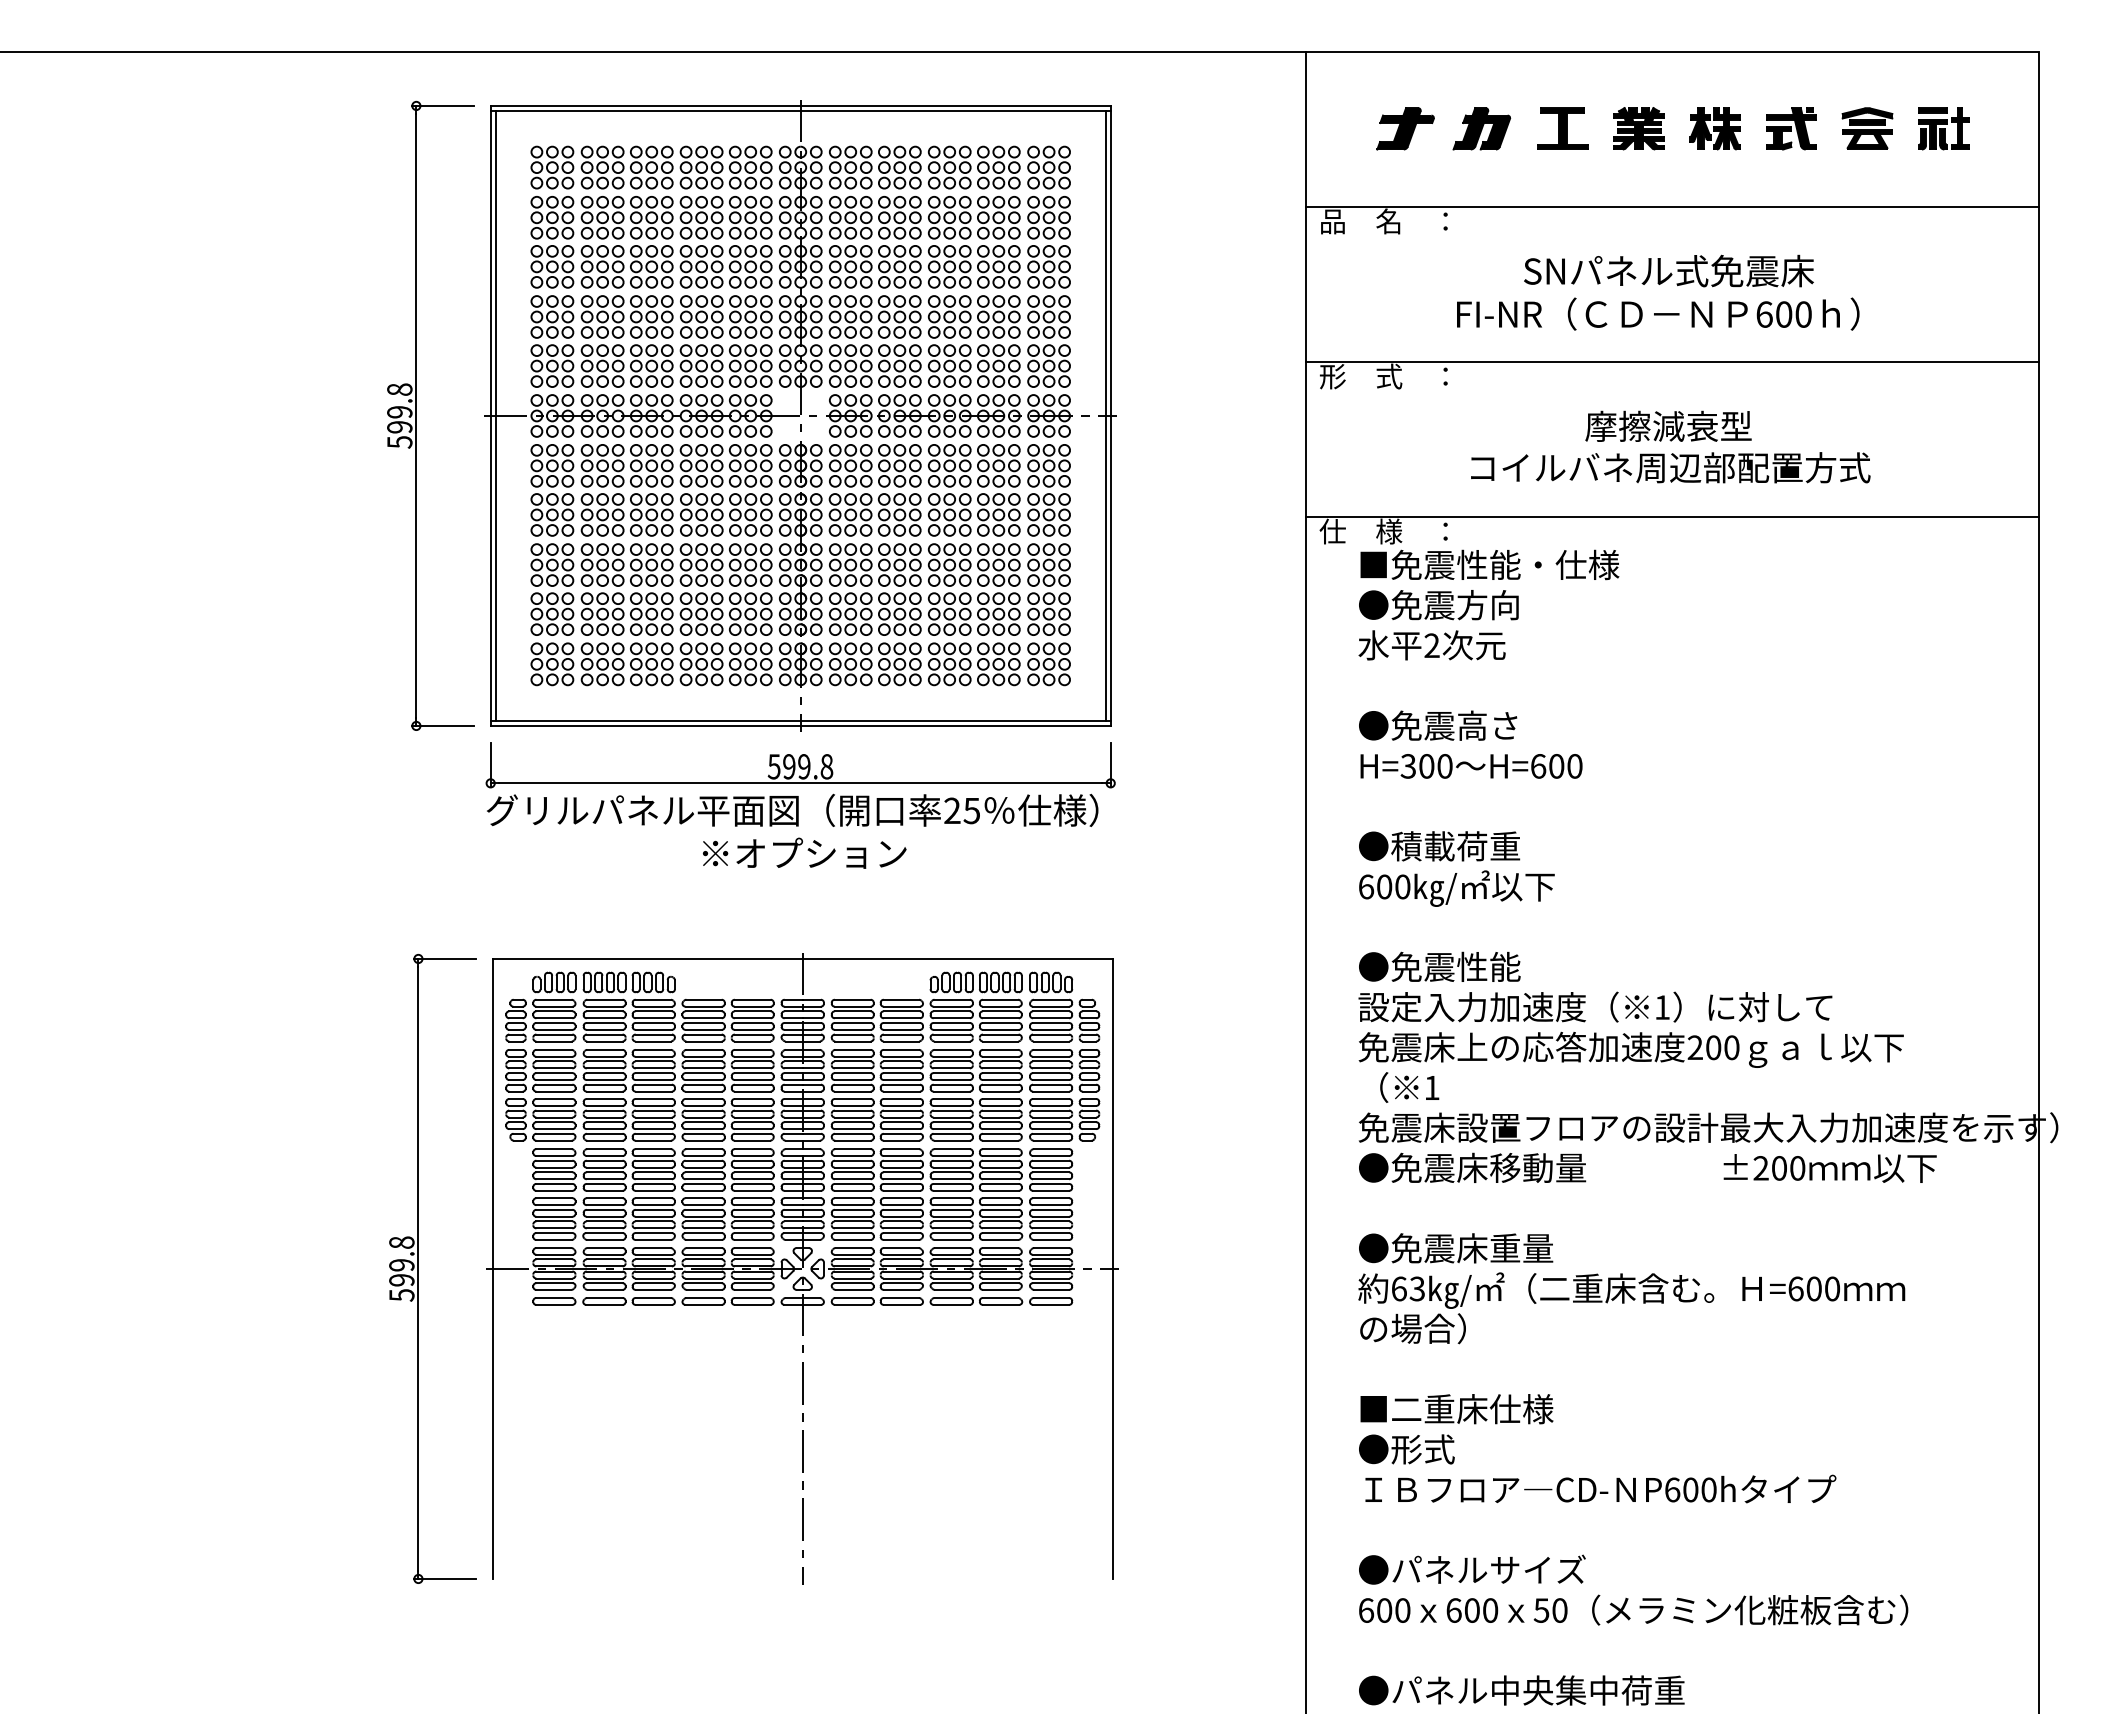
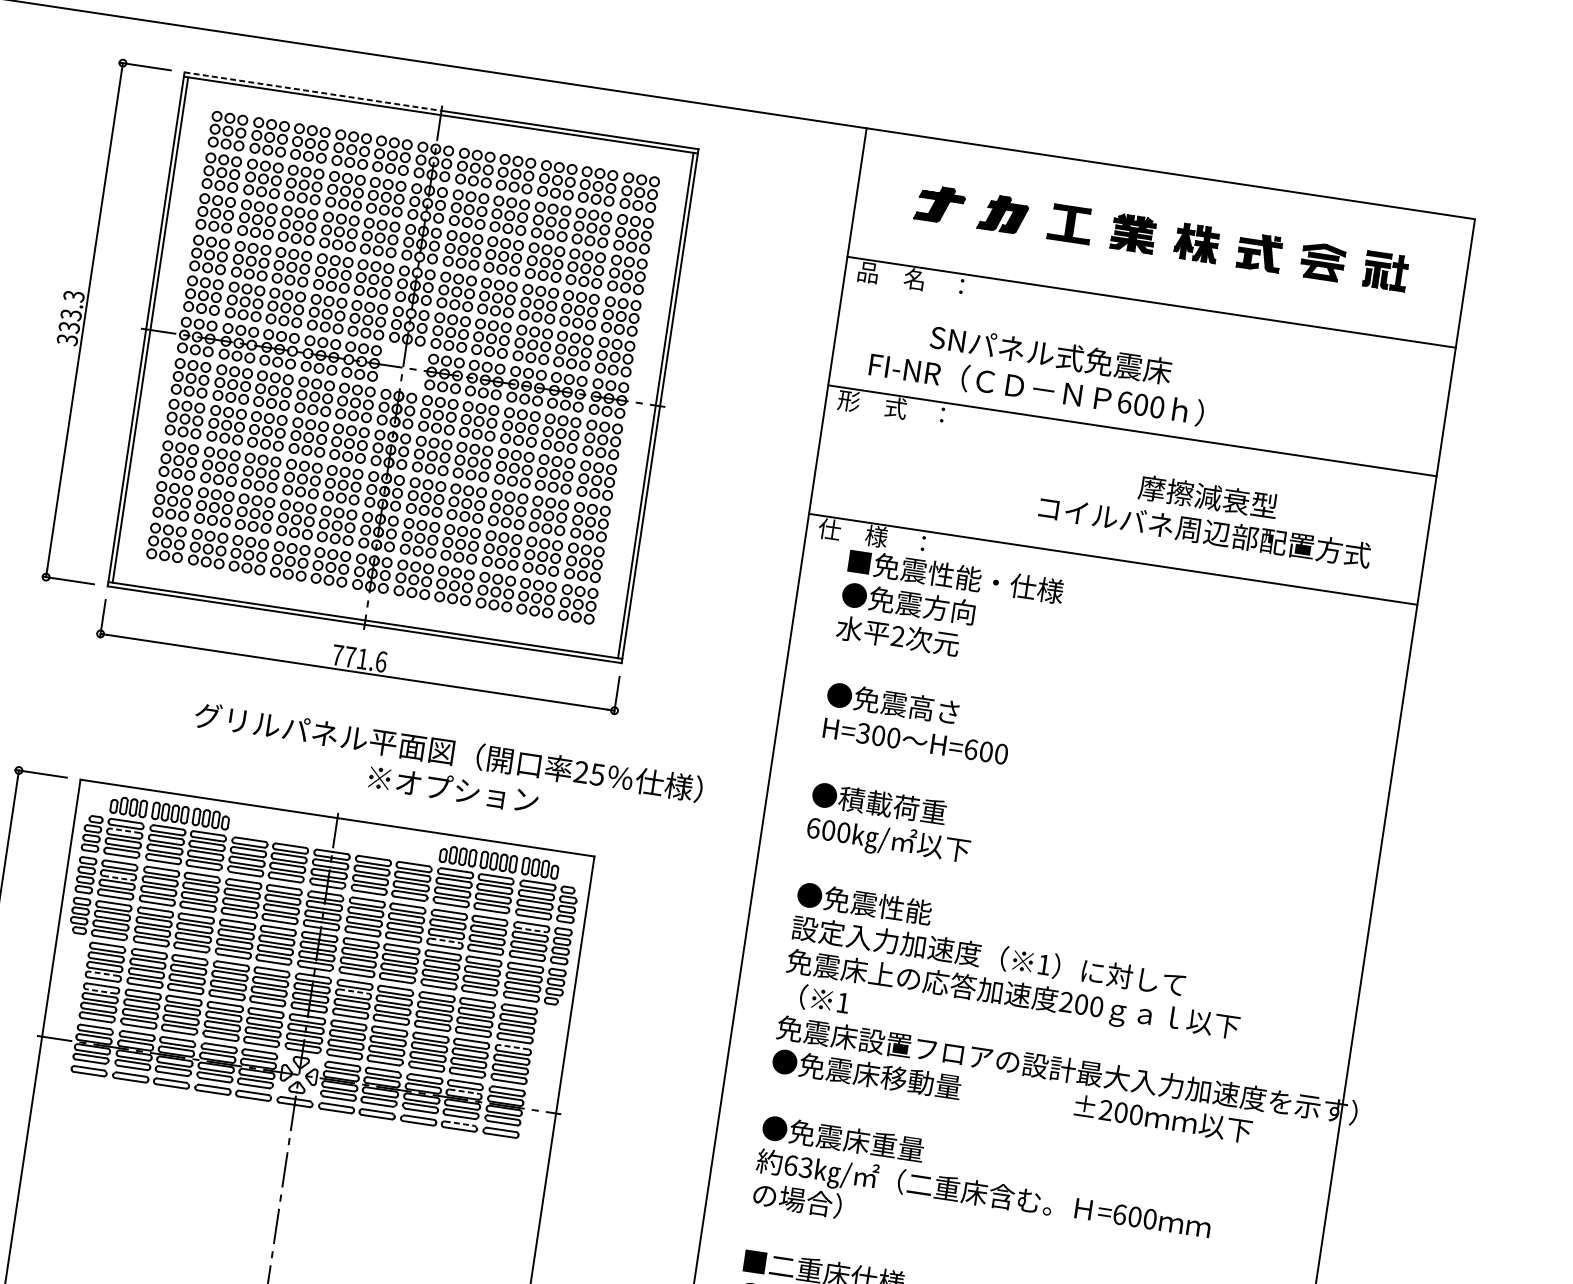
line: (646, 105) -> (313, 91), solid -> dashed
text: (1658, 292) -> (1039, 371), moved
text: (399, 415) -> (70, 317), 599.8 -> 333.3
text: (1670, 446) -> (1207, 513), moved
text: (800, 766) -> (359, 658), 599.8 -> 771.6
text: (792, 830) -> (446, 768), moved
line: (553, 1011) -> (124, 830), solid -> dashed
line: (1051, 1056) -> (531, 929), solid -> dashed
line: (554, 1068) -> (118, 878), solid -> dashed
line: (952, 1084) -> (446, 940), solid -> dashed
line: (852, 1160) -> (353, 991), solid -> dashed
line: (553, 1183) -> (103, 973), solid -> dashed
line: (1050, 1198) -> (513, 1047), solid -> dashed
line: (553, 1205) -> (100, 991), solid -> dashed
line: (1000, 1259) -> (464, 1091), solid -> dashed
line: (1000, 1297) -> (459, 1123), solid -> dashed

